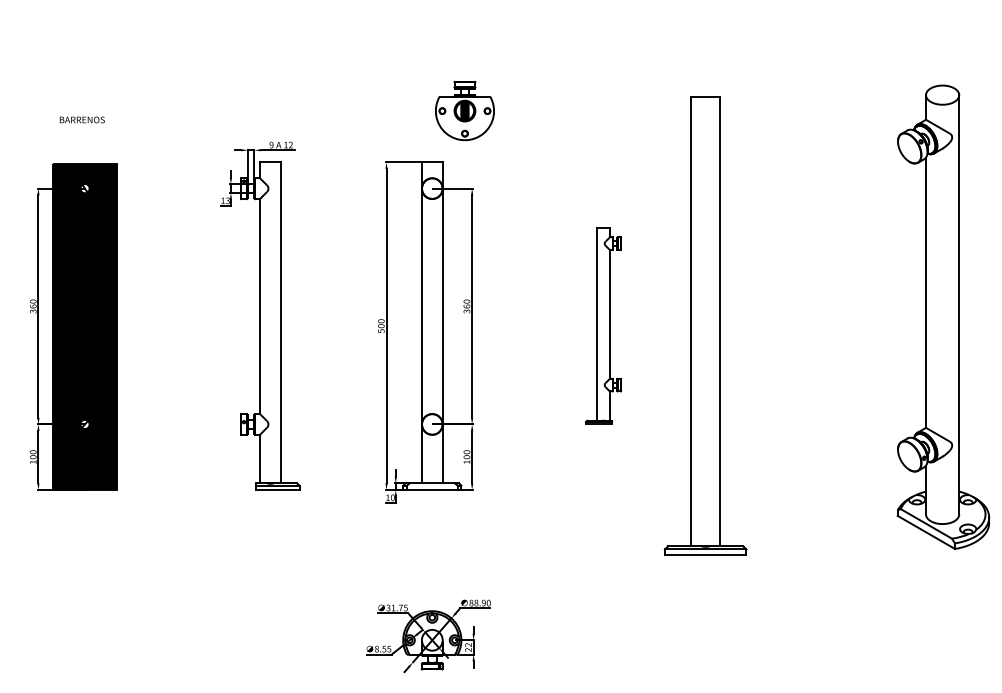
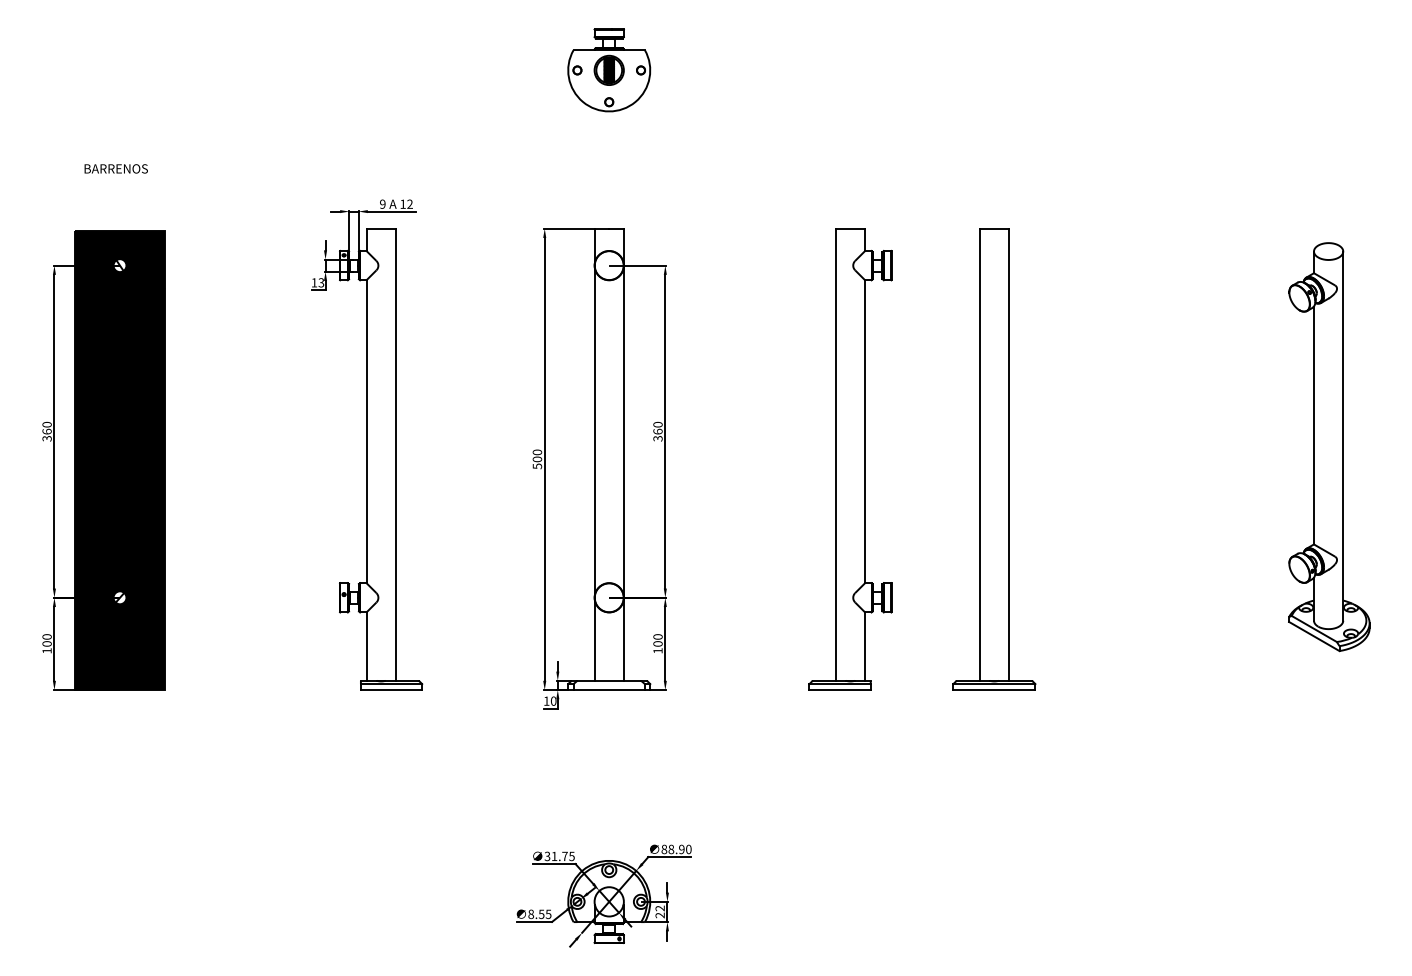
part: (465, 111) -> (609, 70), moved
part: (943, 317) -> (1329, 447), size x0.62
part: (603, 326) -> (850, 459), size x1.67
part: (705, 326) -> (994, 459), size x0.71

